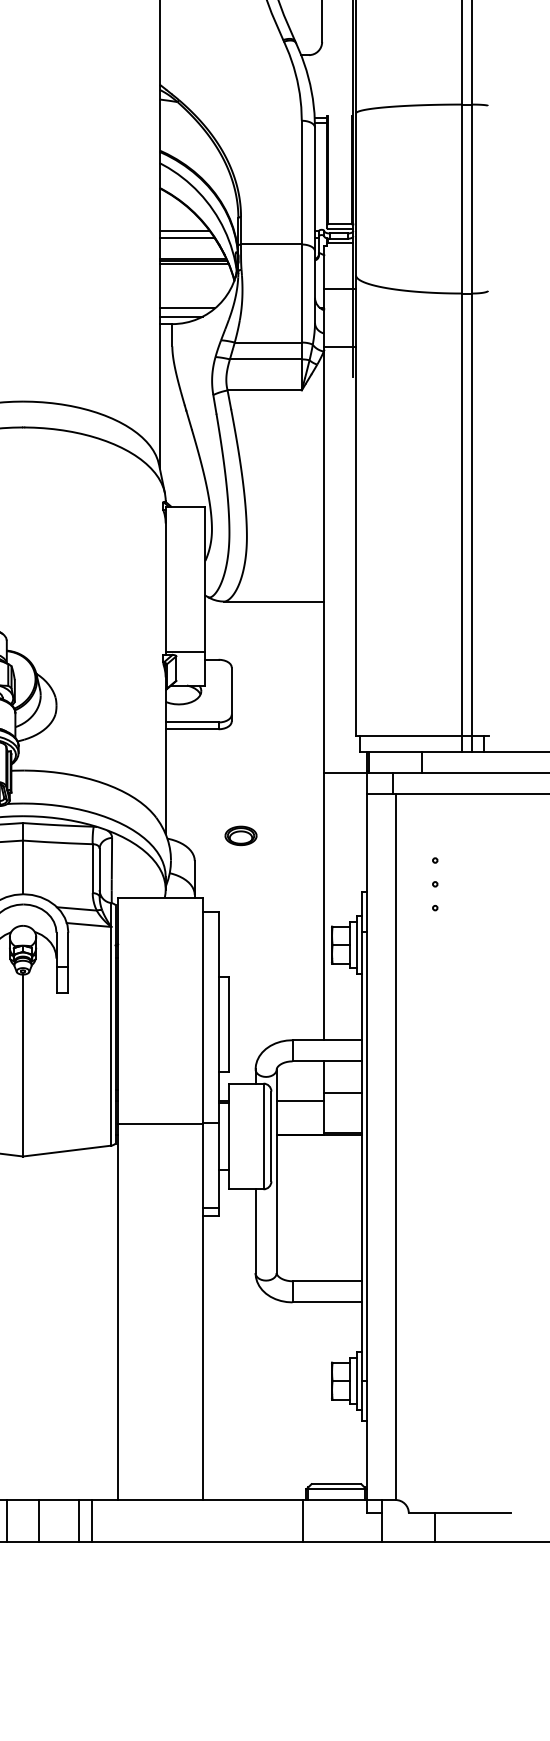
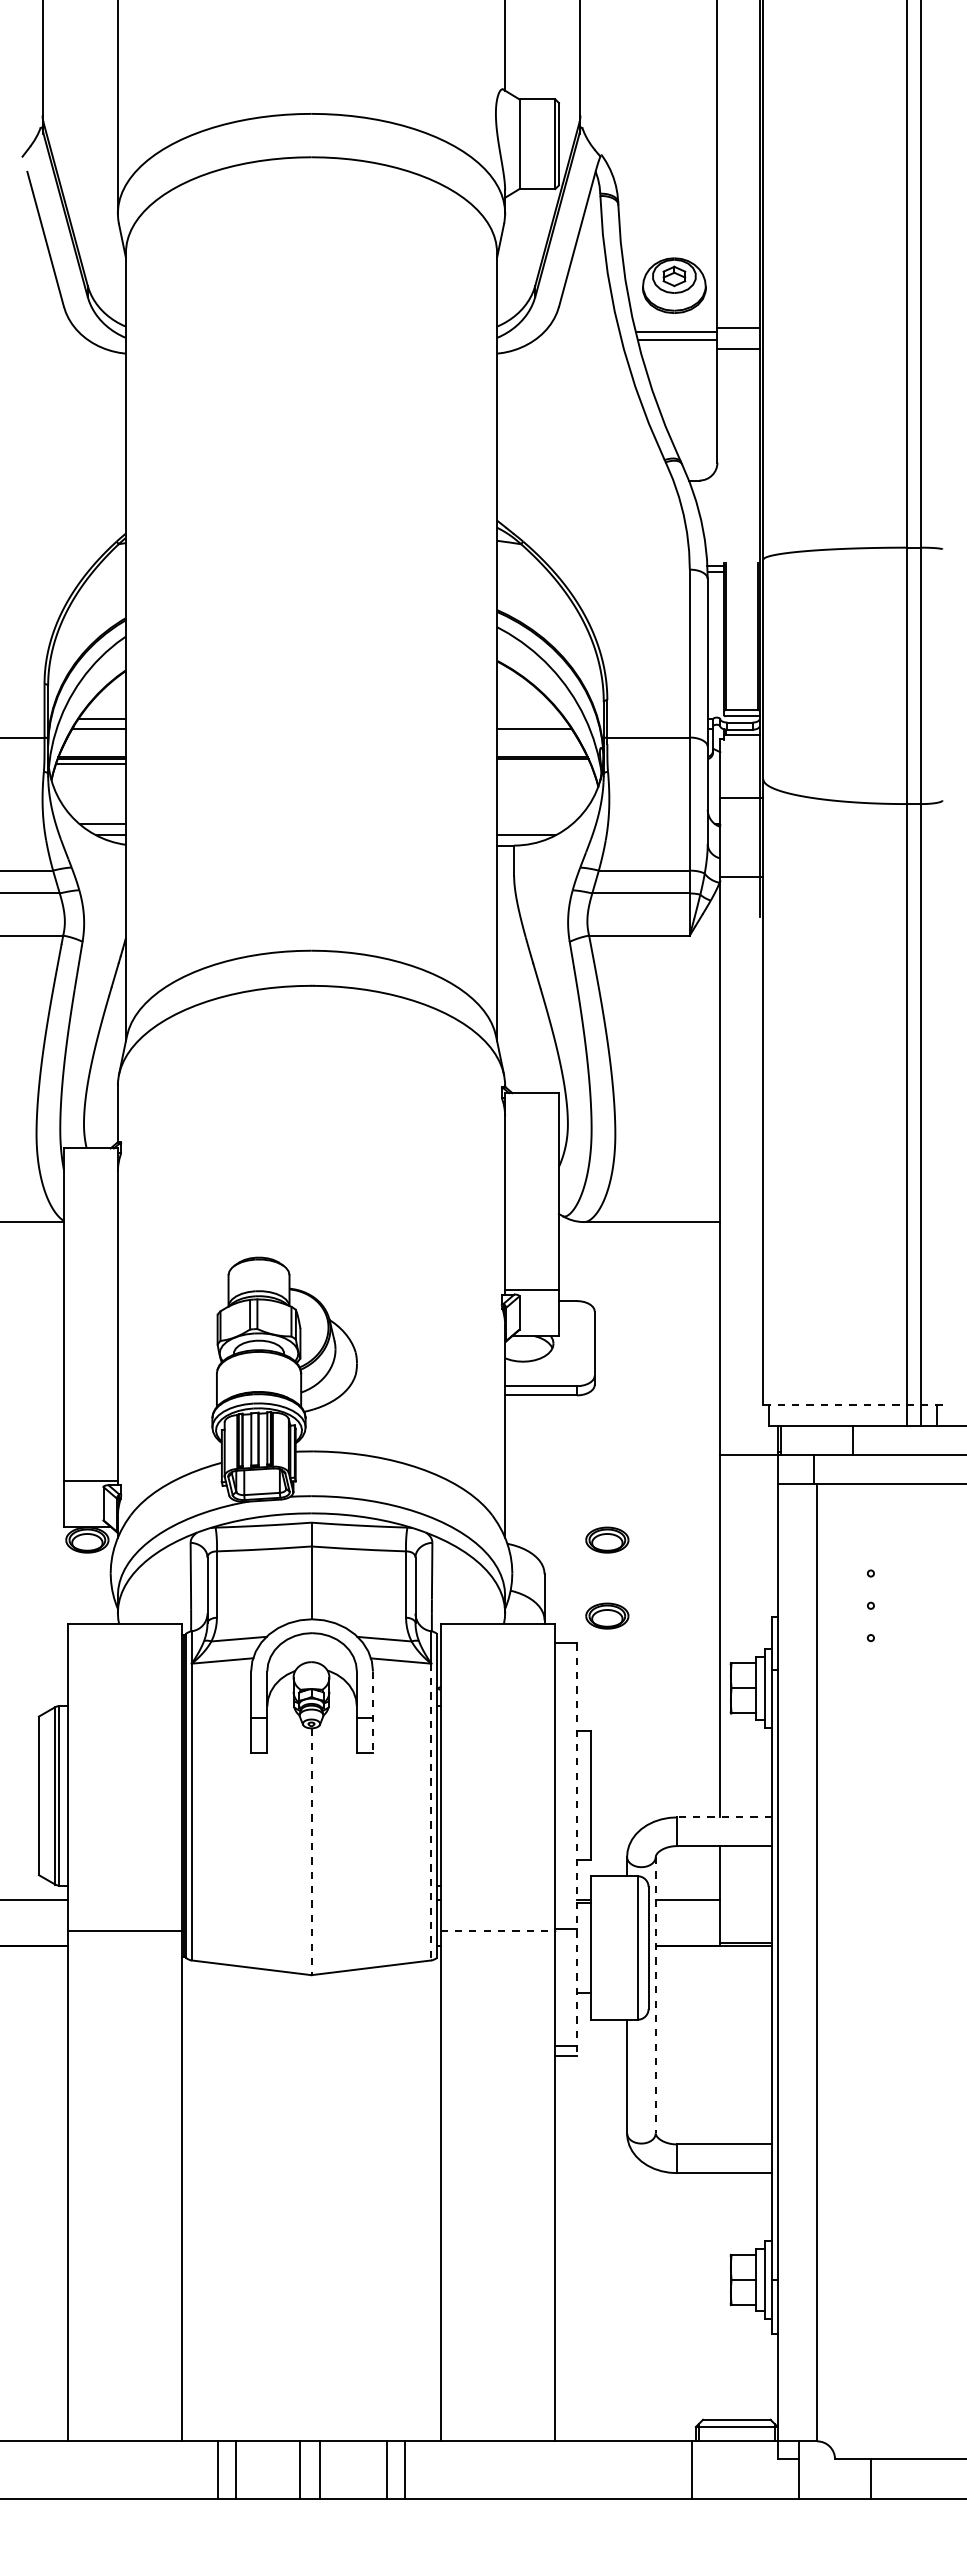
line: (184, 231) -> (530, 719), removed
line: (193, 263) -> (543, 763), removed
line: (187, 307) -> (534, 823), removed
line: (422, 735) -> (853, 1404), solid -> dashed
part: (241, 891) -> (607, 1615), added
line: (68, 962) -> (373, 1712), solid -> dashed
line: (111, 1036) -> (431, 1812), solid -> dashed
line: (327, 1040) -> (724, 1817), solid -> dashed
line: (218, 1064) -> (576, 1850), solid -> dashed
line: (23, 1066) -> (311, 1852), solid -> dashed
line: (342, 1093) -> (745, 1889), removed
line: (160, 1123) -> (498, 1930), solid -> dashed
line: (276, 1171) -> (655, 1995), solid -> dashed
line: (7, 1520) -> (320, 2469), moved
line: (39, 1520) -> (300, 2469), moved

